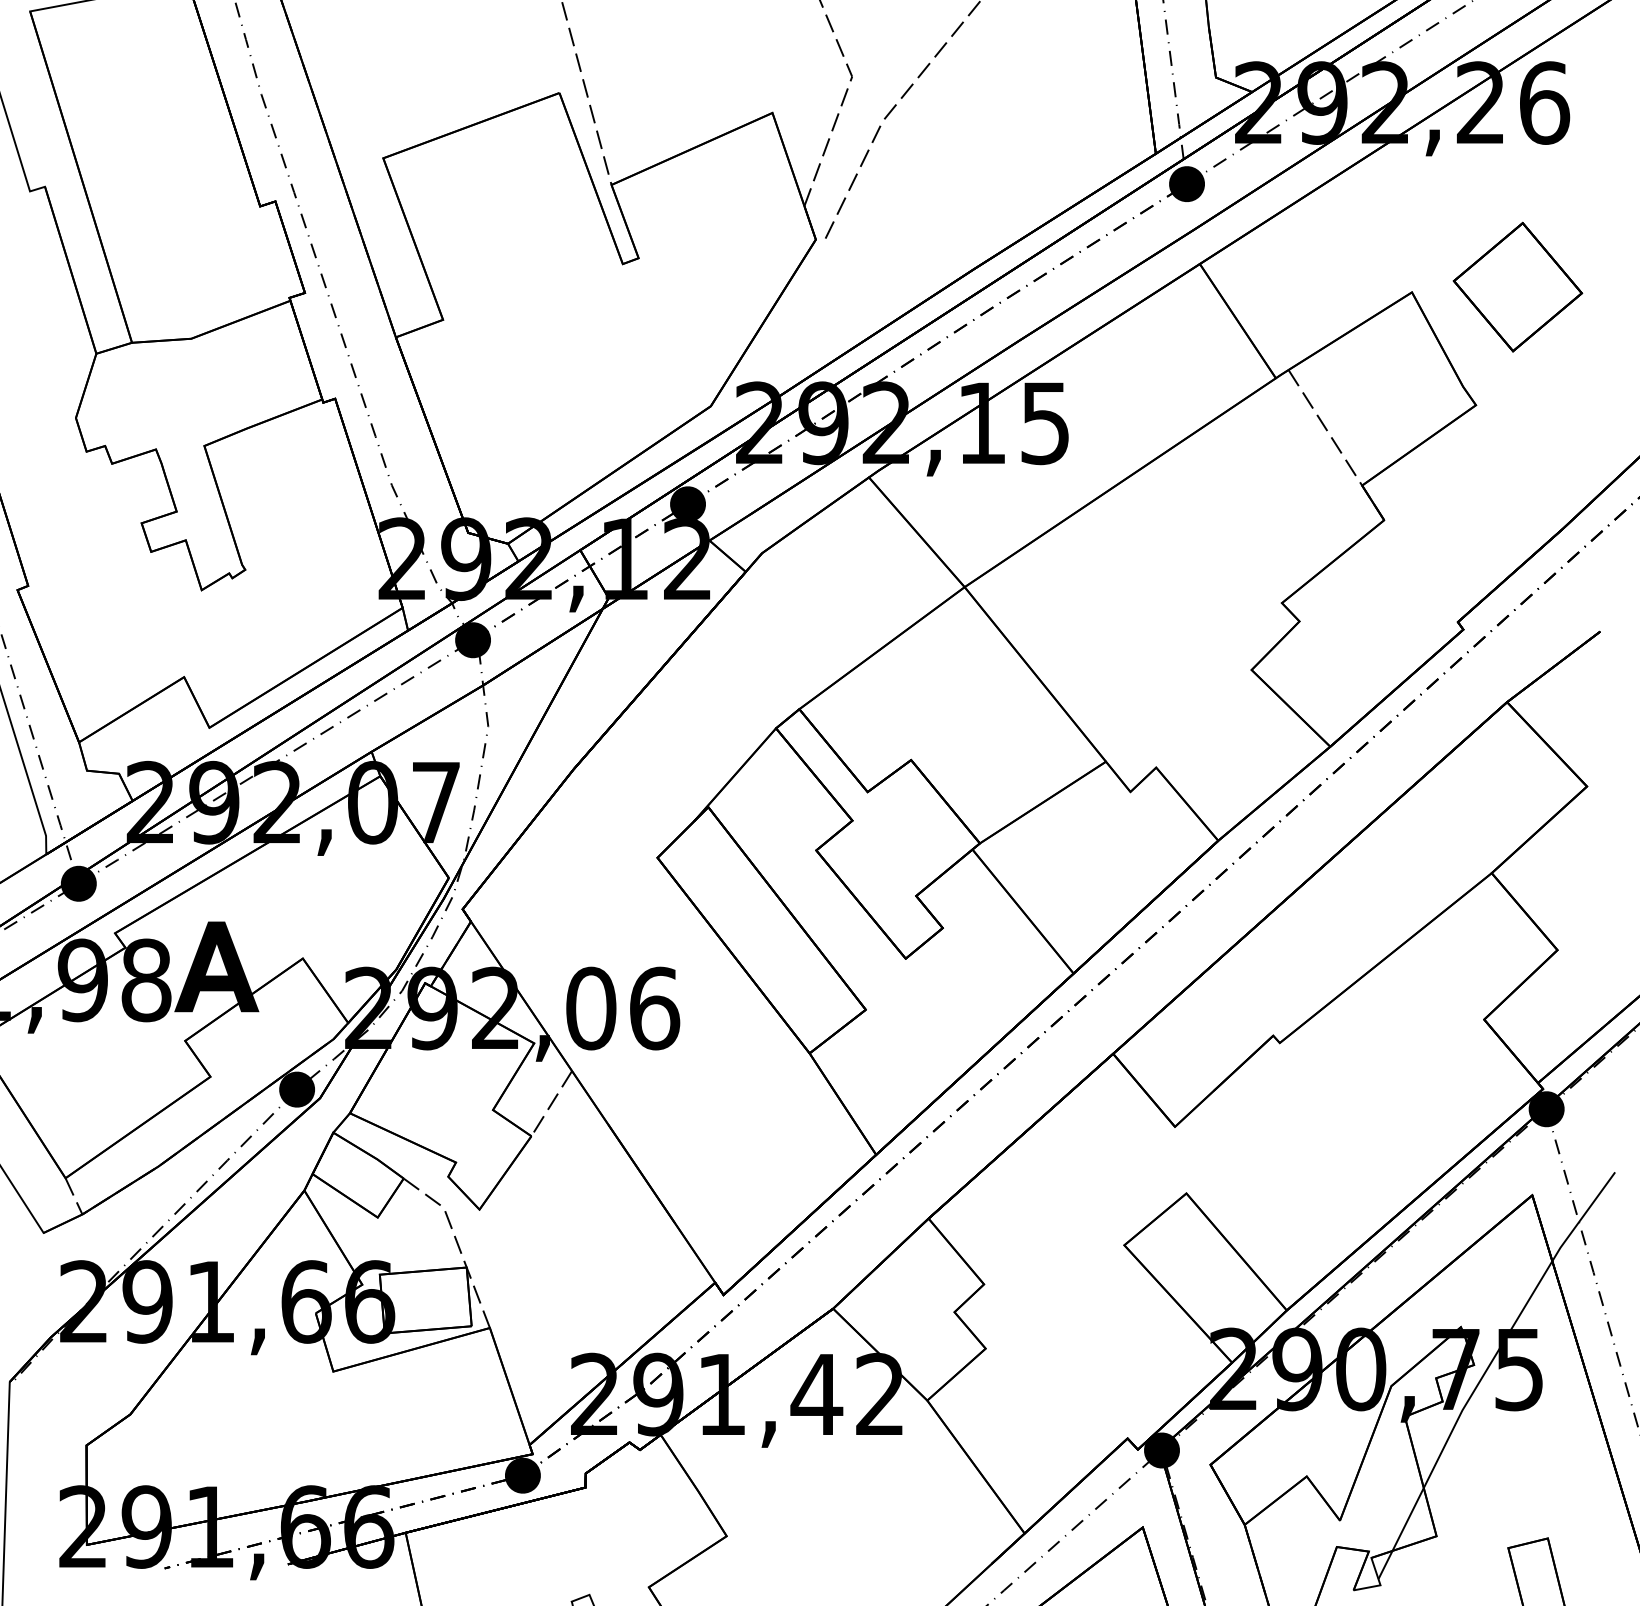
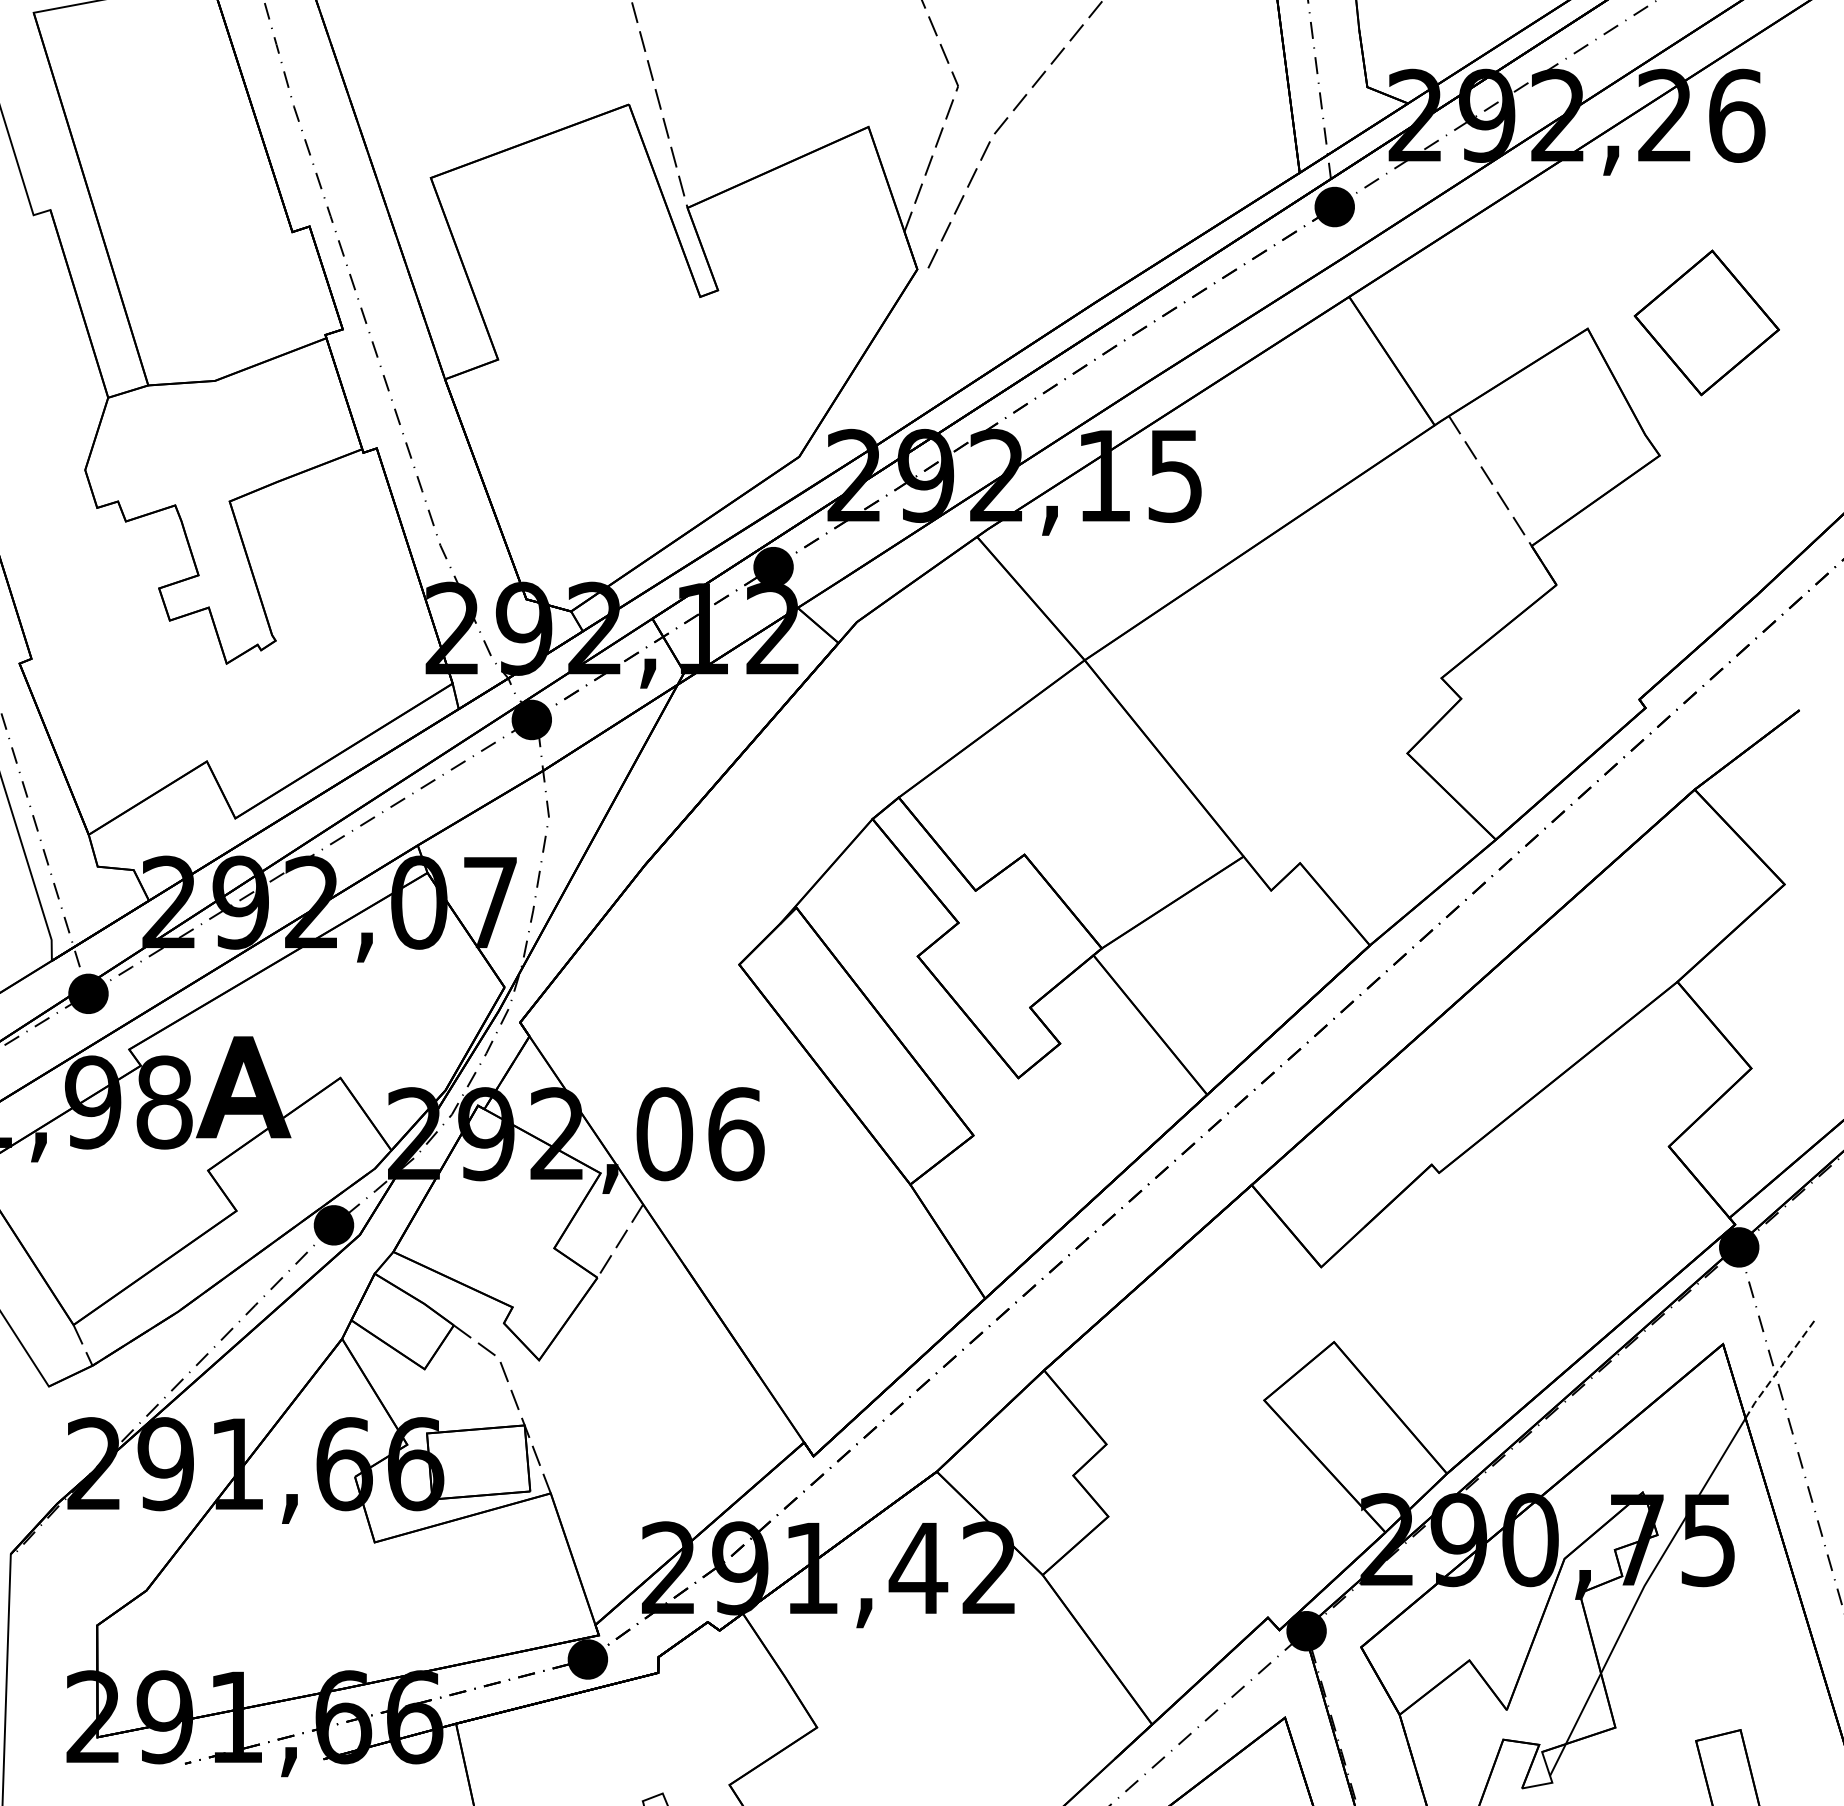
line: (1583, 1216) -> (1780, 1368), solid -> dashed

